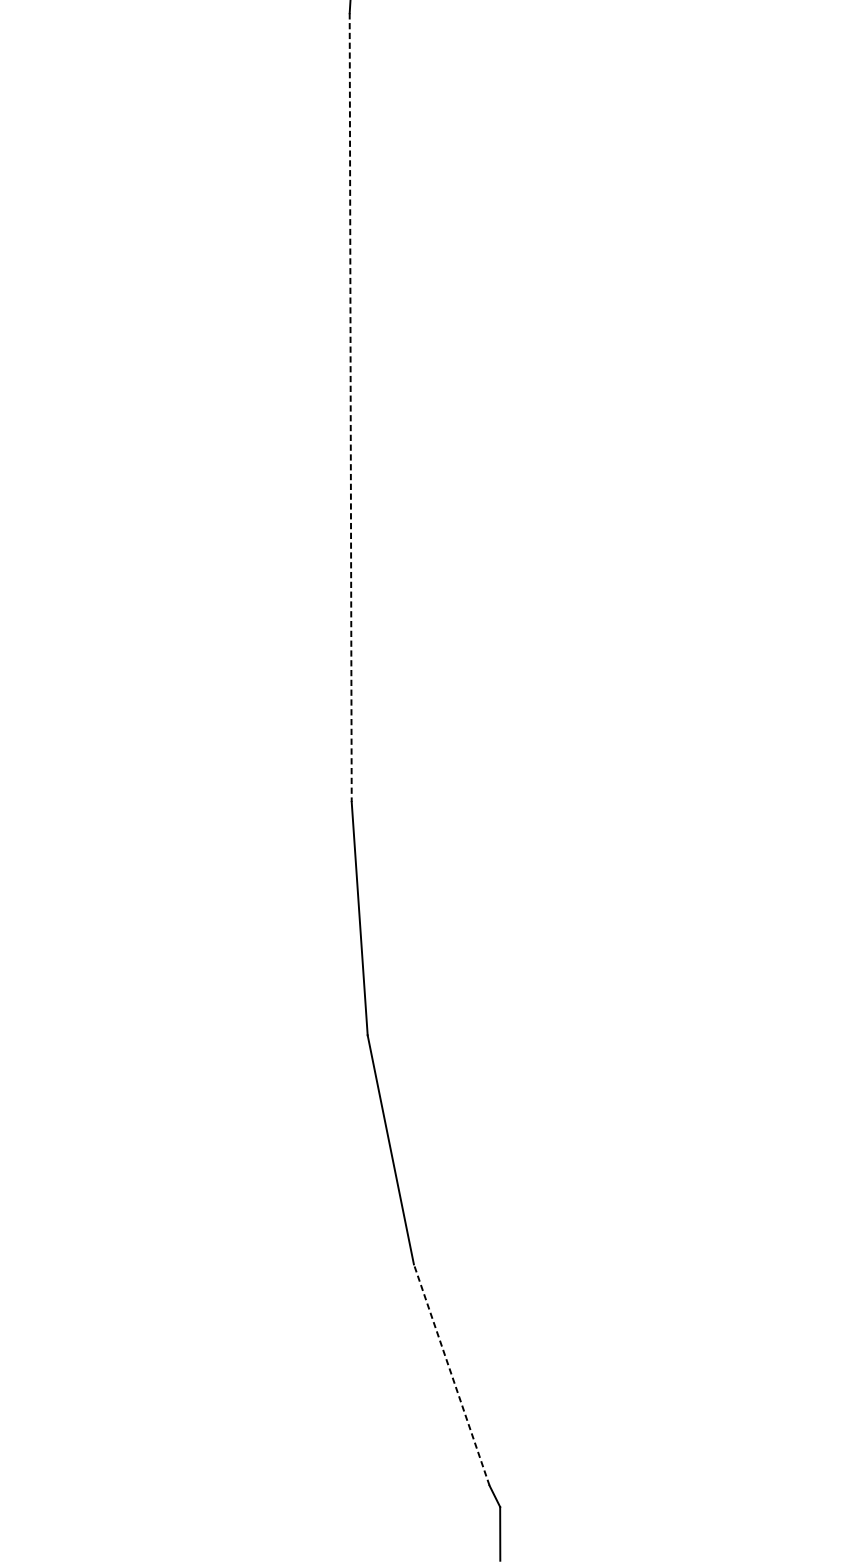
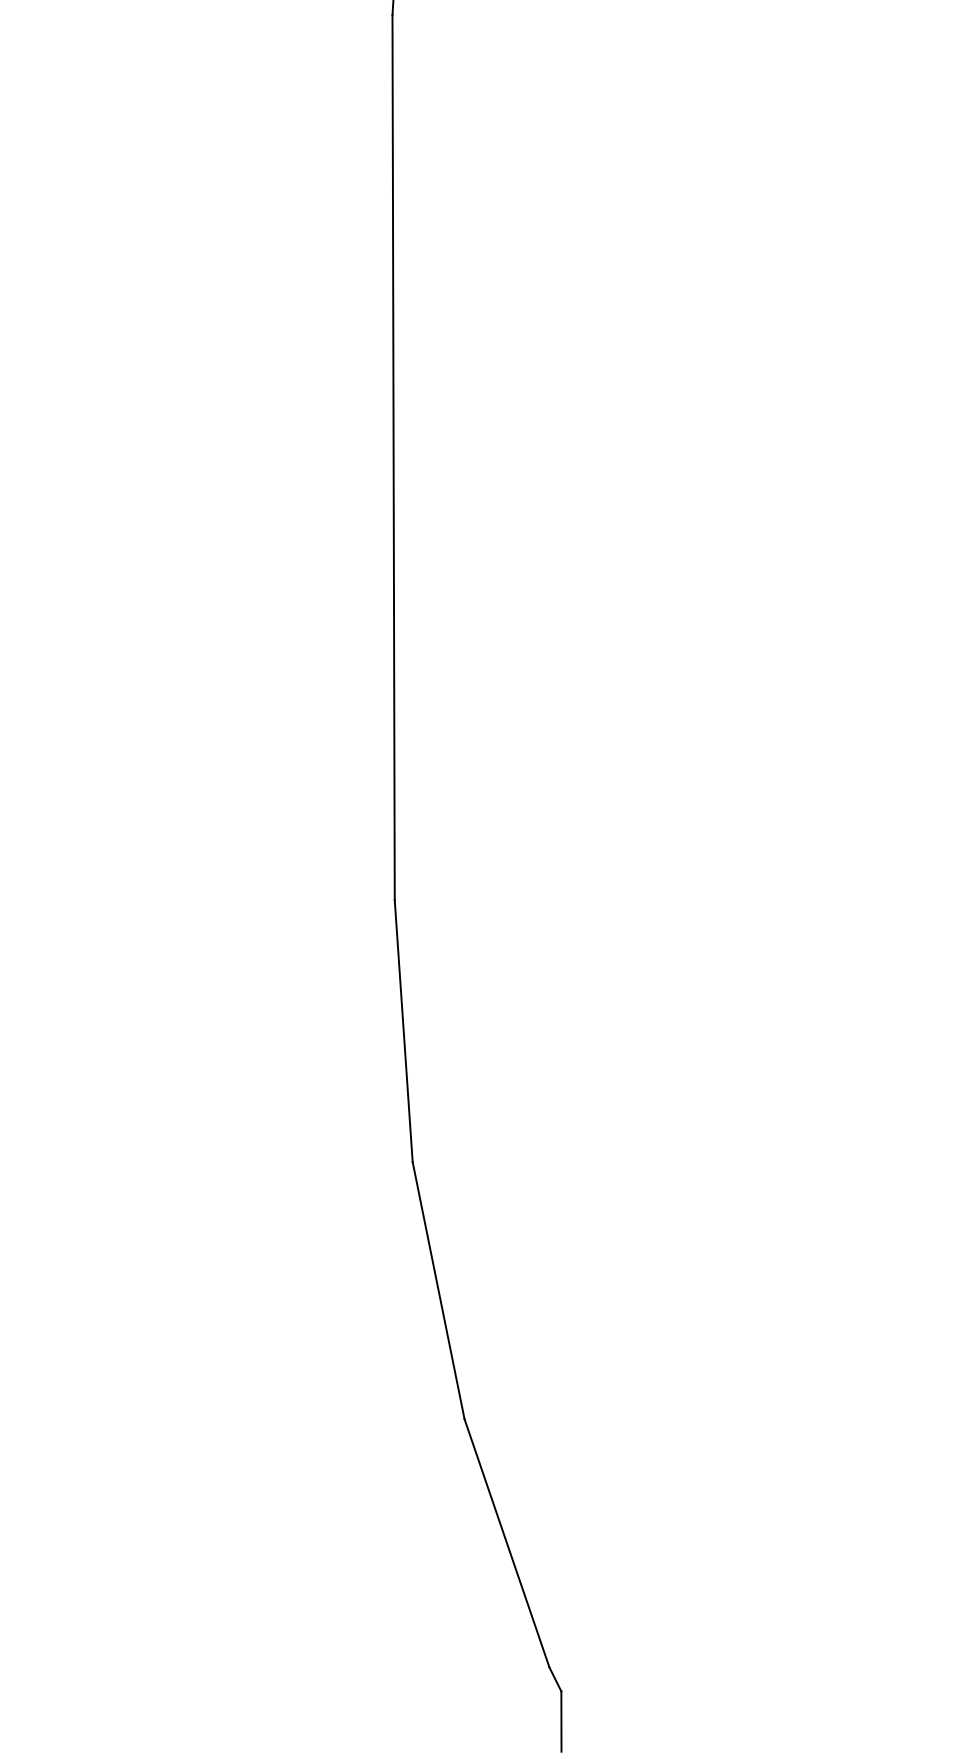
line: (350, 407) -> (393, 457), dashed -> solid
line: (451, 1374) -> (506, 1542), dashed -> solid

